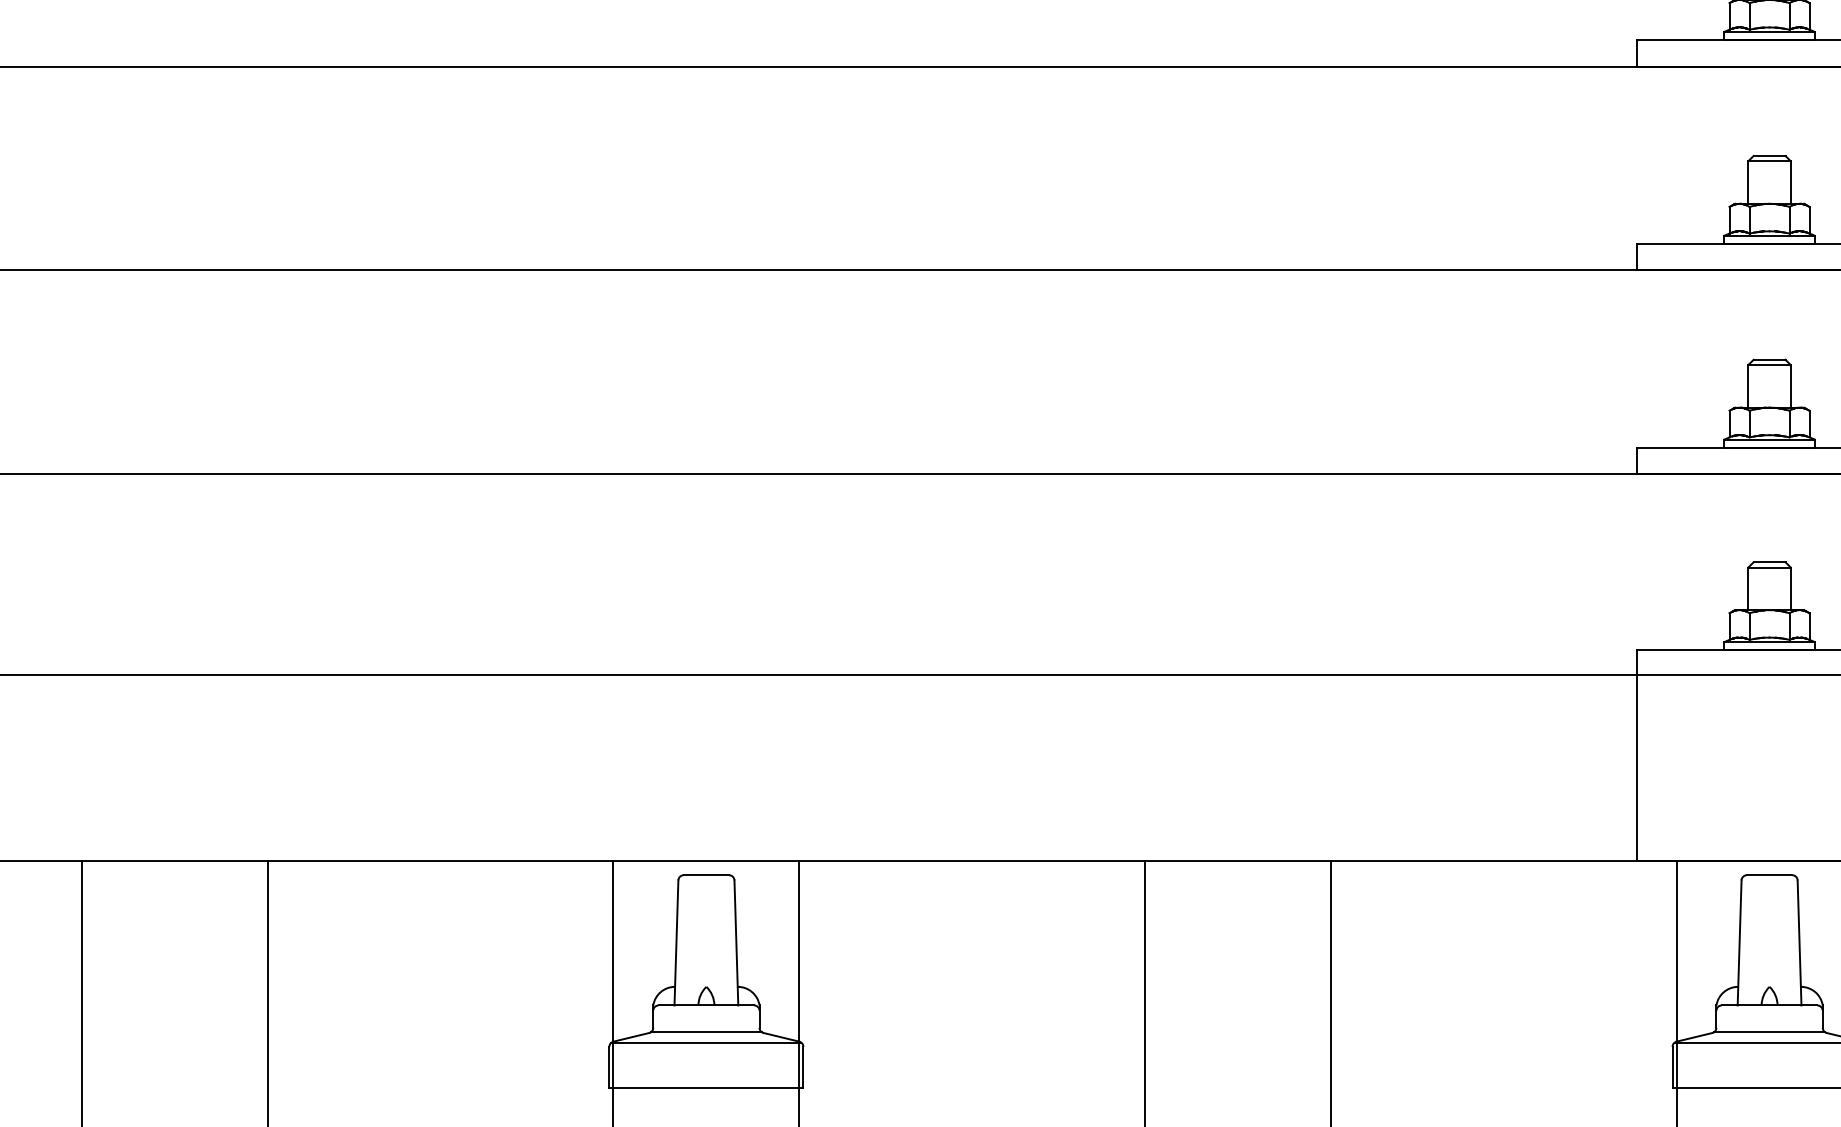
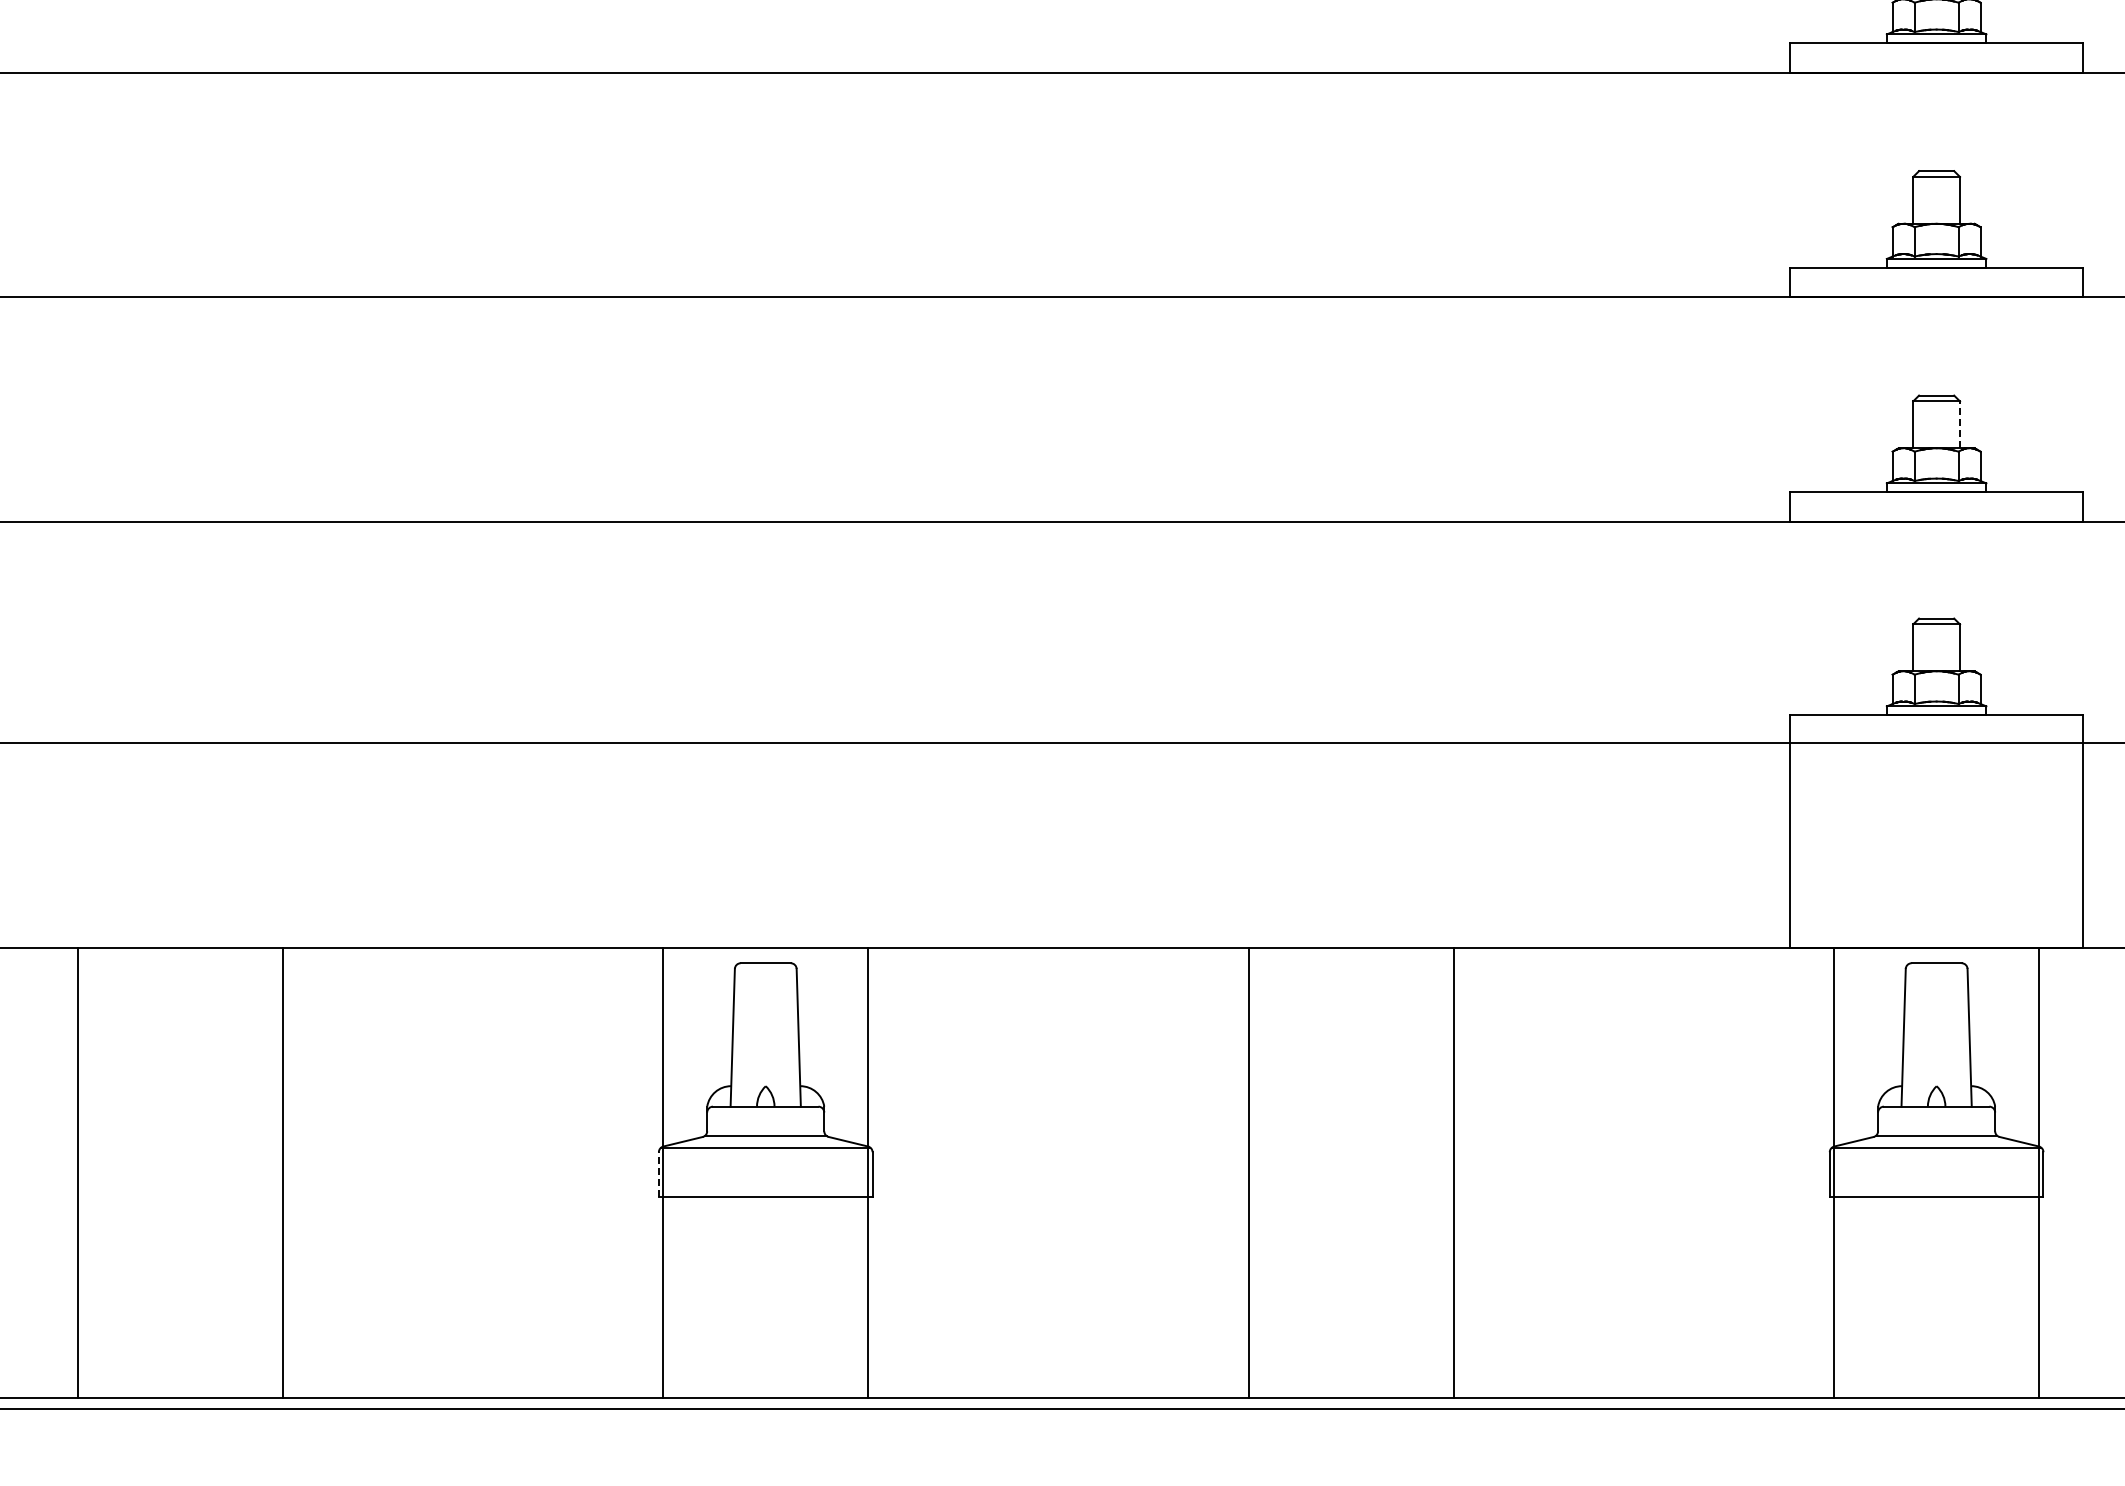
line: (1791, 386) -> (1960, 424), solid -> dashed
line: (609, 1067) -> (658, 1174), solid -> dashed

